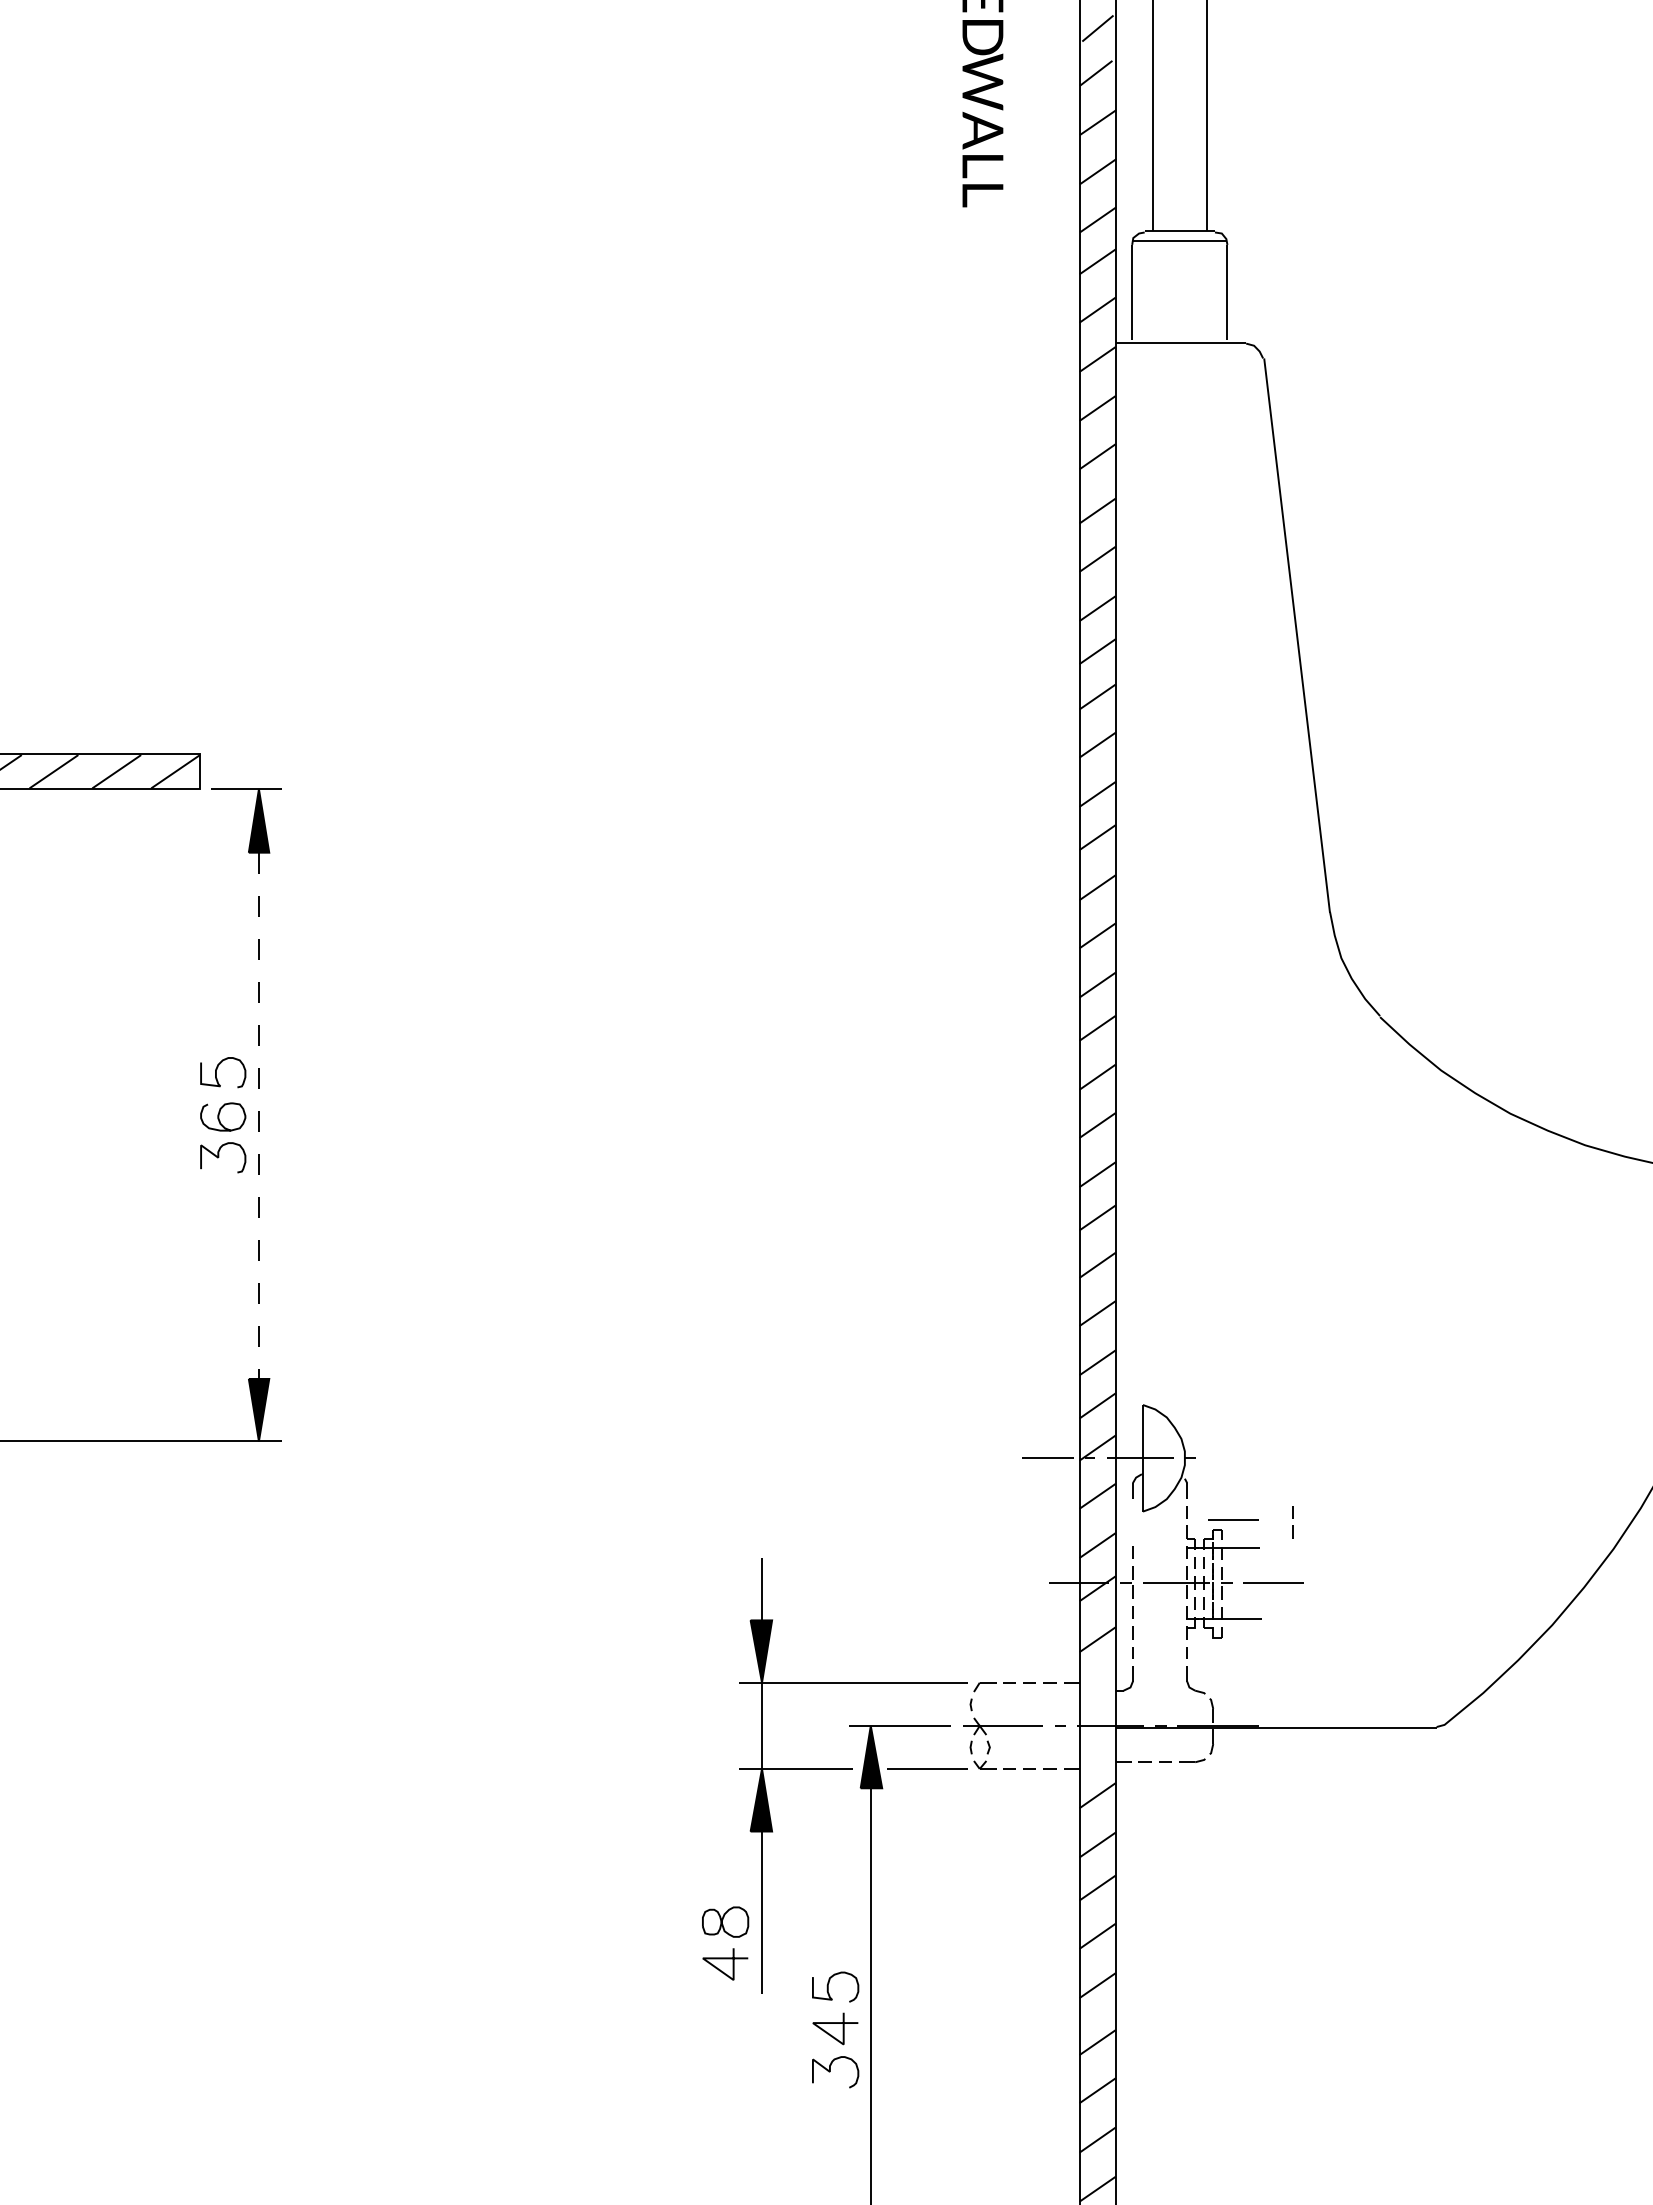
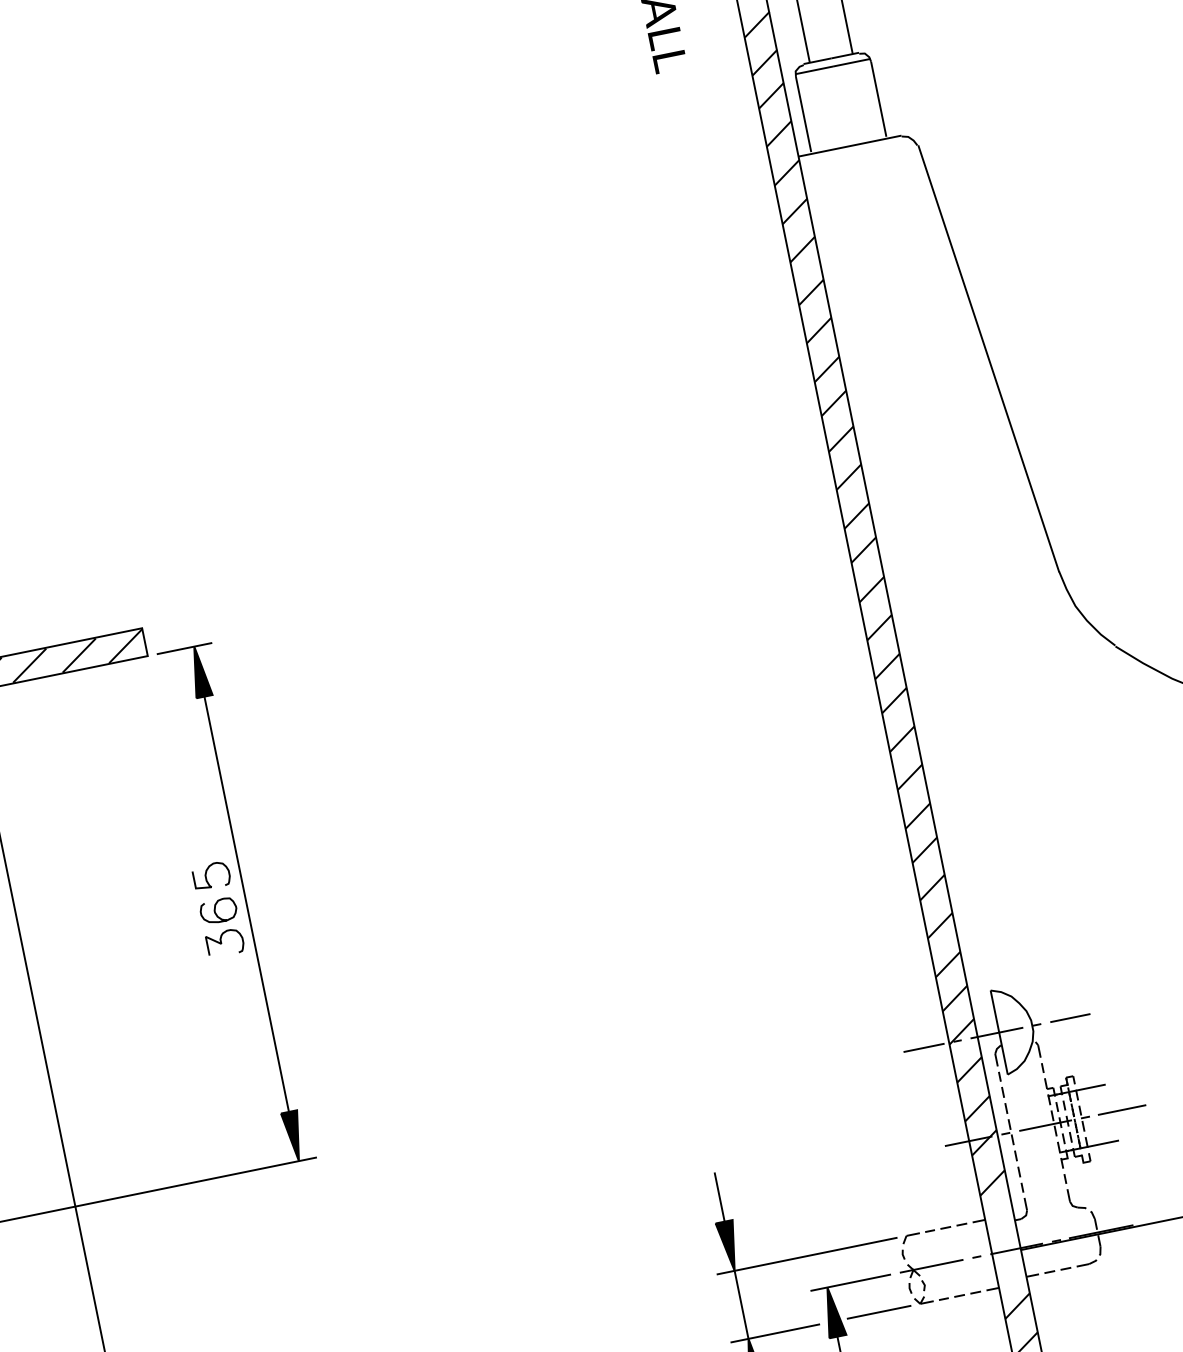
line: (258, 1116) -> (246, 904), dashed -> solid
line: (1233, 1519) -> (1070, 1017), moved
line: (1292, 1525) -> (1001, 1087), moved

